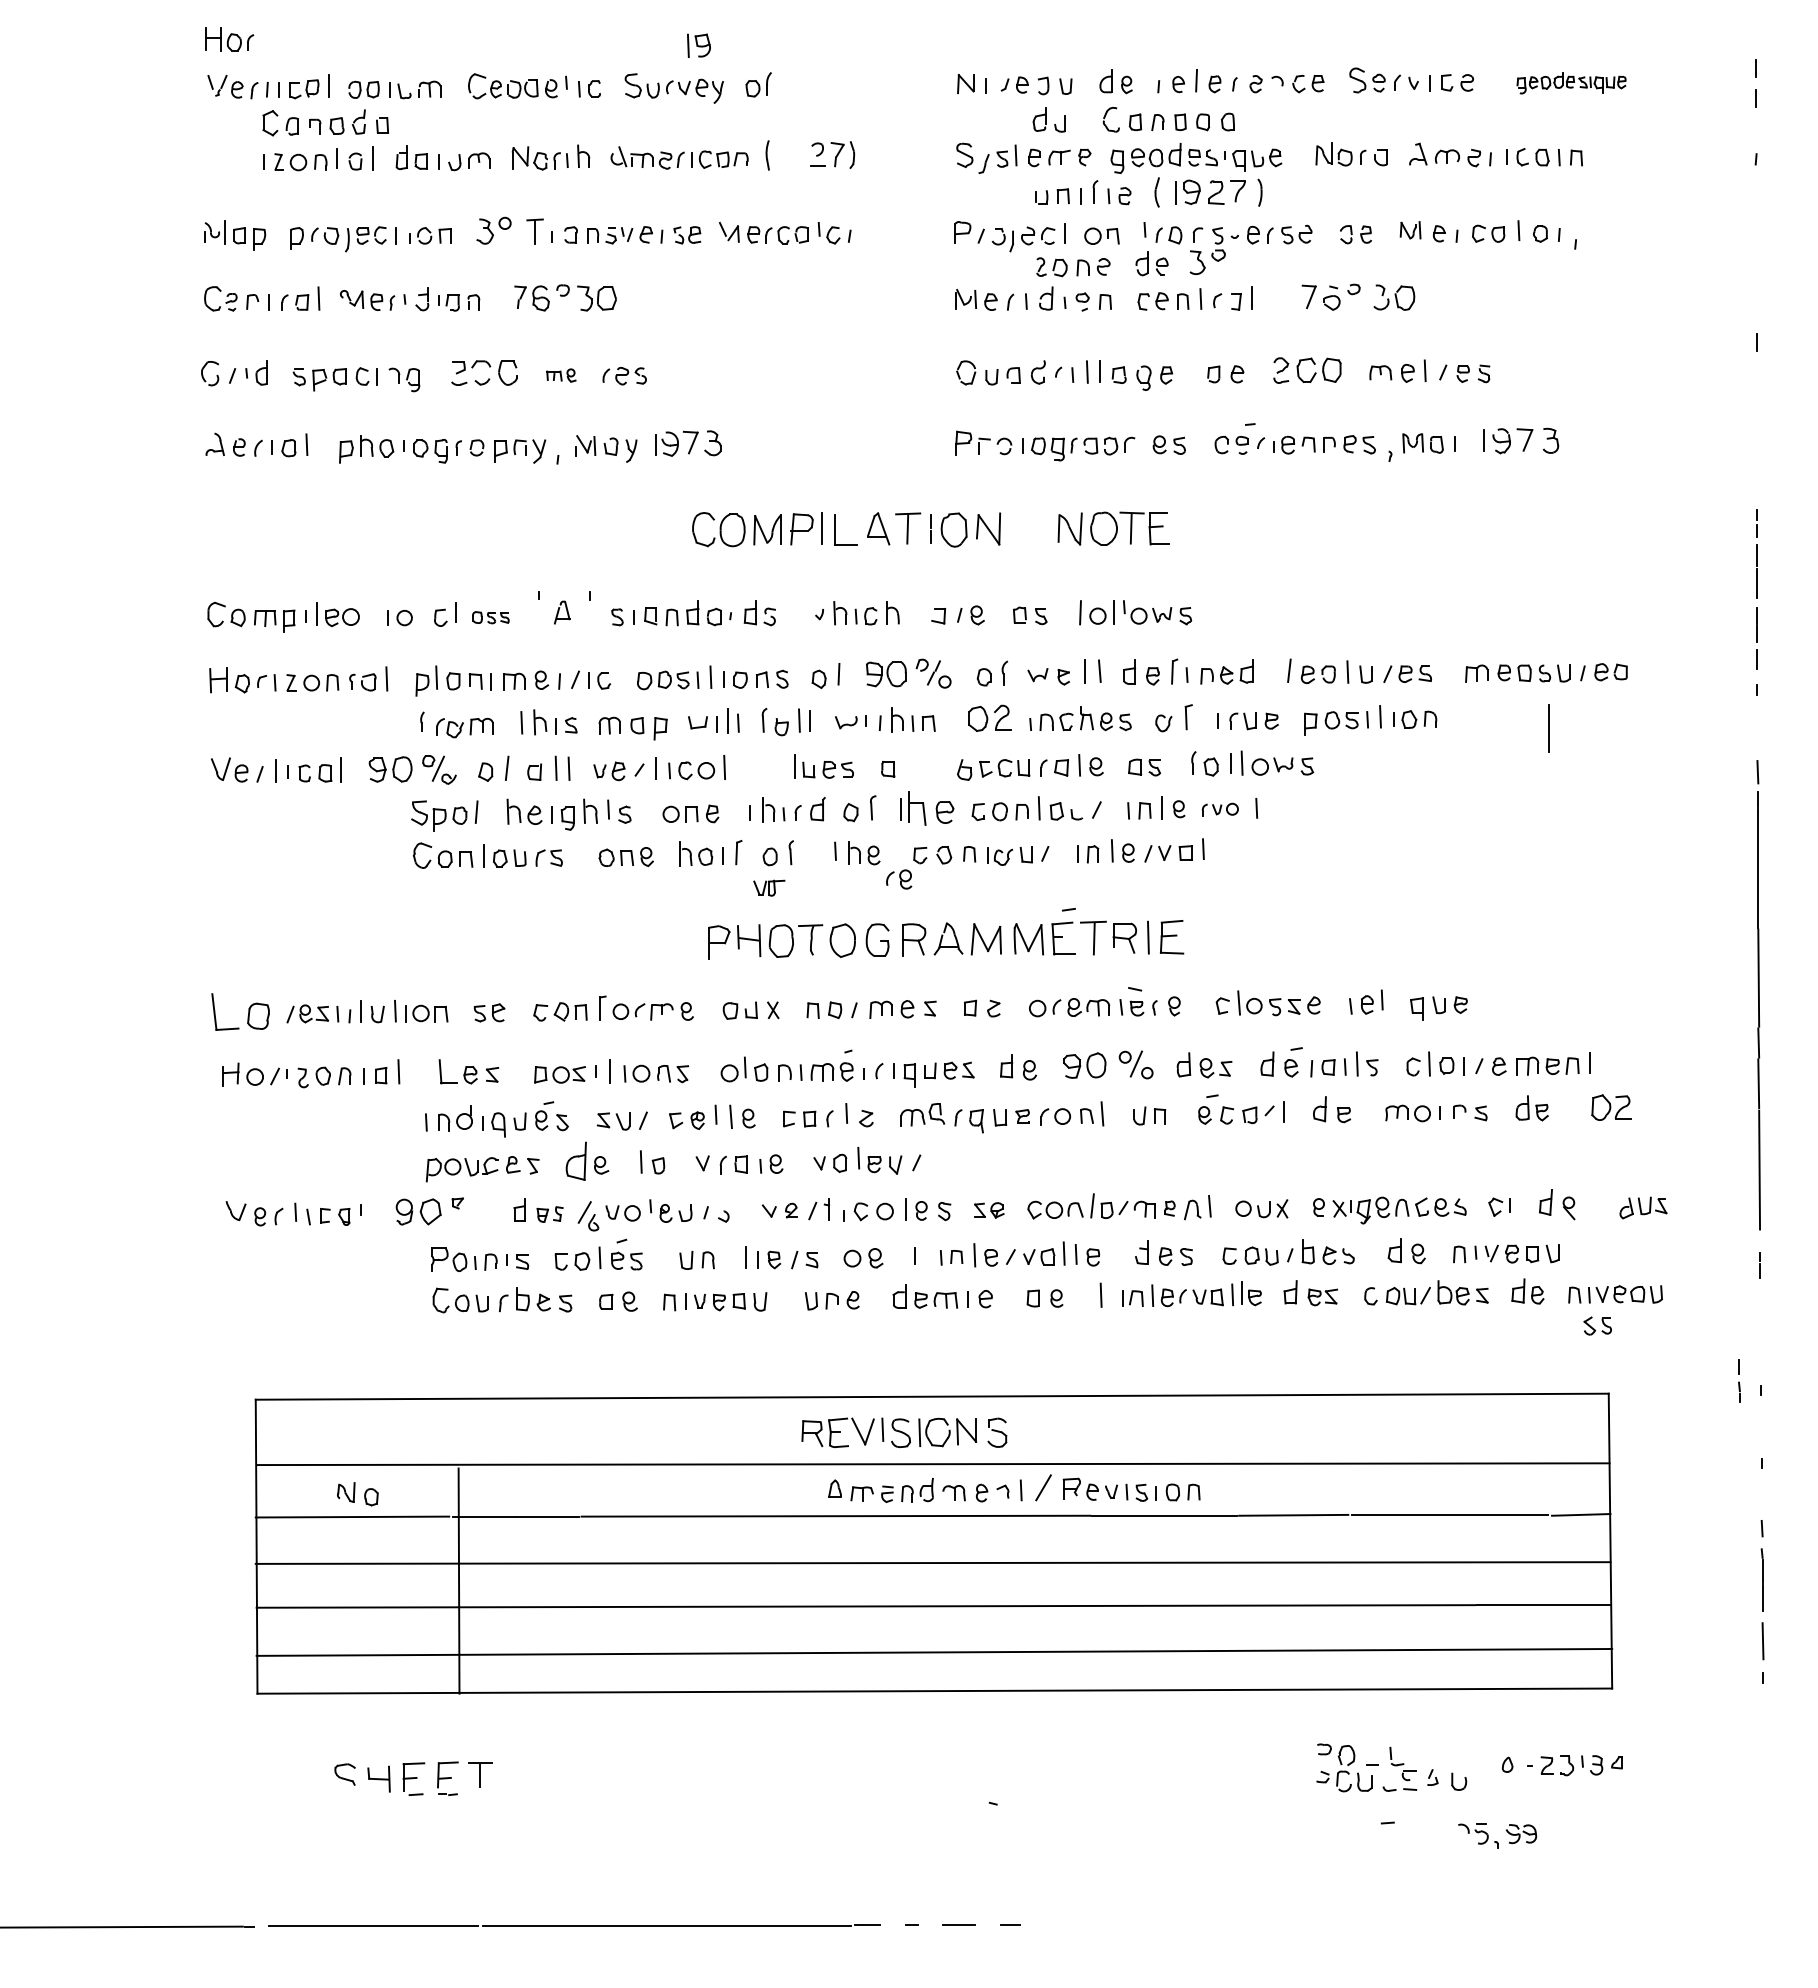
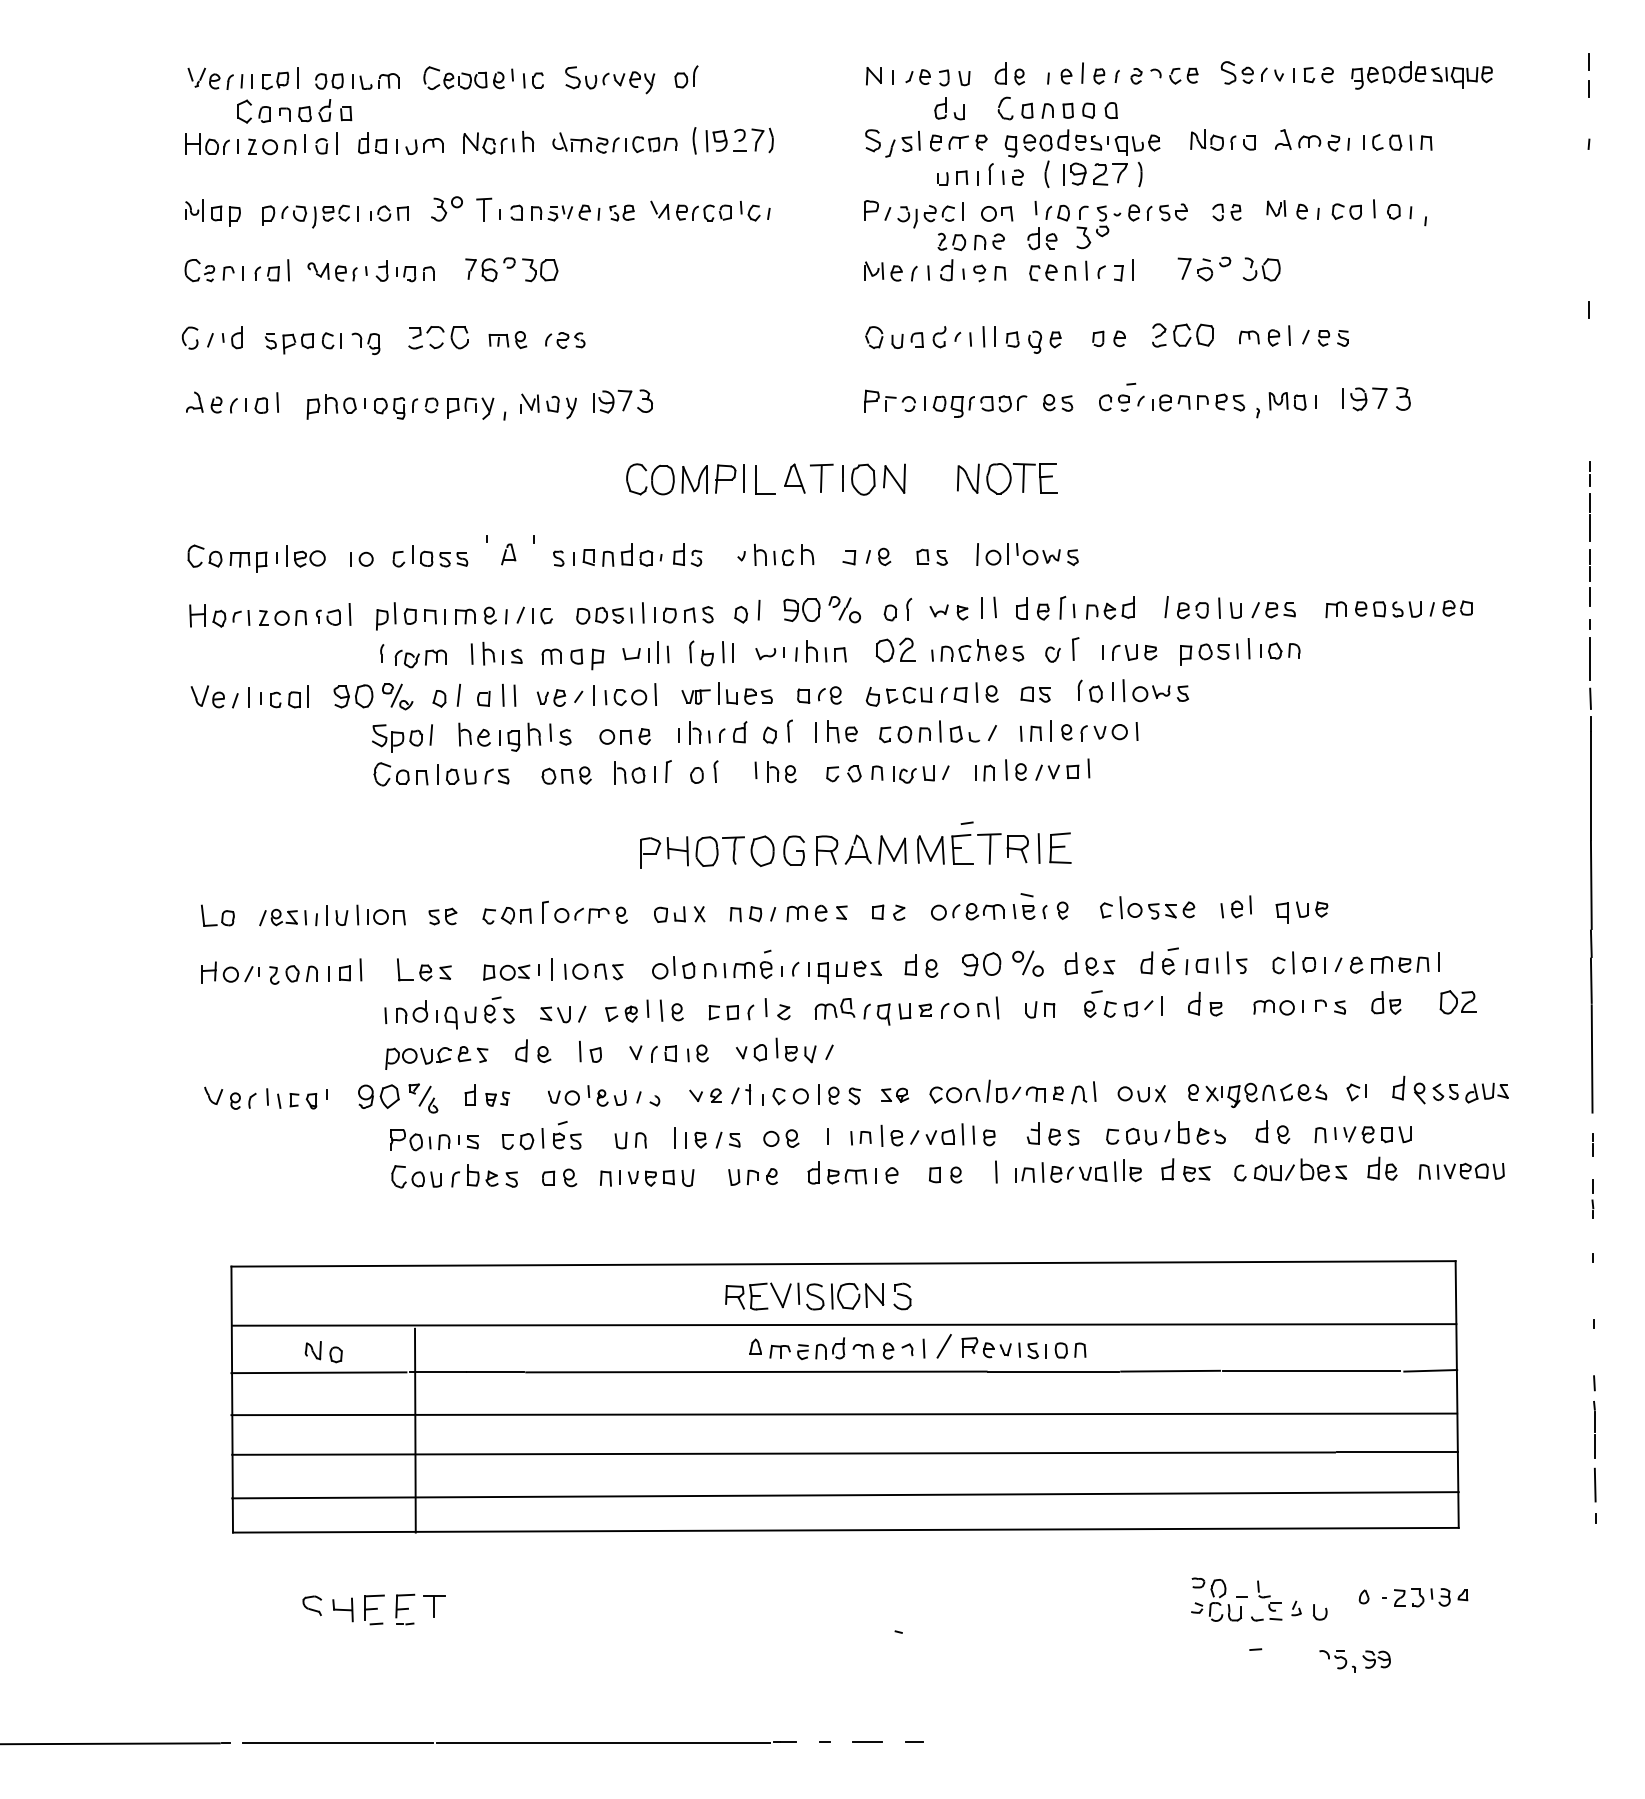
part: (229, 39) -> (207, 144), moved
part: (698, 45) -> (716, 140), moved
part: (1571, 82) -> (1421, 74), size x1.43
part: (561, 375) -> (508, 339), size x1.43
part: (490, 617) -> (443, 558), size x1.43
line: (1548, 728) -> (1589, 659), moved
part: (930, 808) -> (841, 731), size x0.71
part: (1220, 809) -> (1104, 732), size x1.43
part: (899, 879) -> (830, 695), moved
part: (769, 887) -> (696, 696), moved
part: (240, 1011) -> (217, 915), size x0.62
part: (576, 1160) -> (521, 1050), size x0.62
part: (588, 1216) -> (428, 1099), moved
part: (1597, 1325) -> (1445, 1091), moved
part: (1739, 1380) -> (1592, 1198), moved

